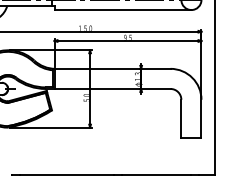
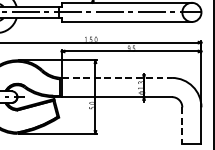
line: (112, 68) -> (116, 77), solid -> dashed
line: (181, 119) -> (182, 126), solid -> dashed

